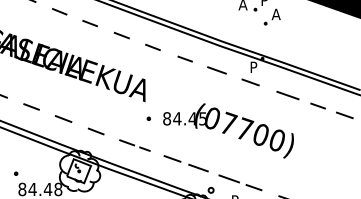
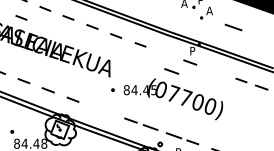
line: (28, 23) -> (21, 17), added
line: (216, 70) -> (171, 71), moved
line: (287, 95) -> (233, 27), moved
line: (135, 145) -> (102, 110), removed

